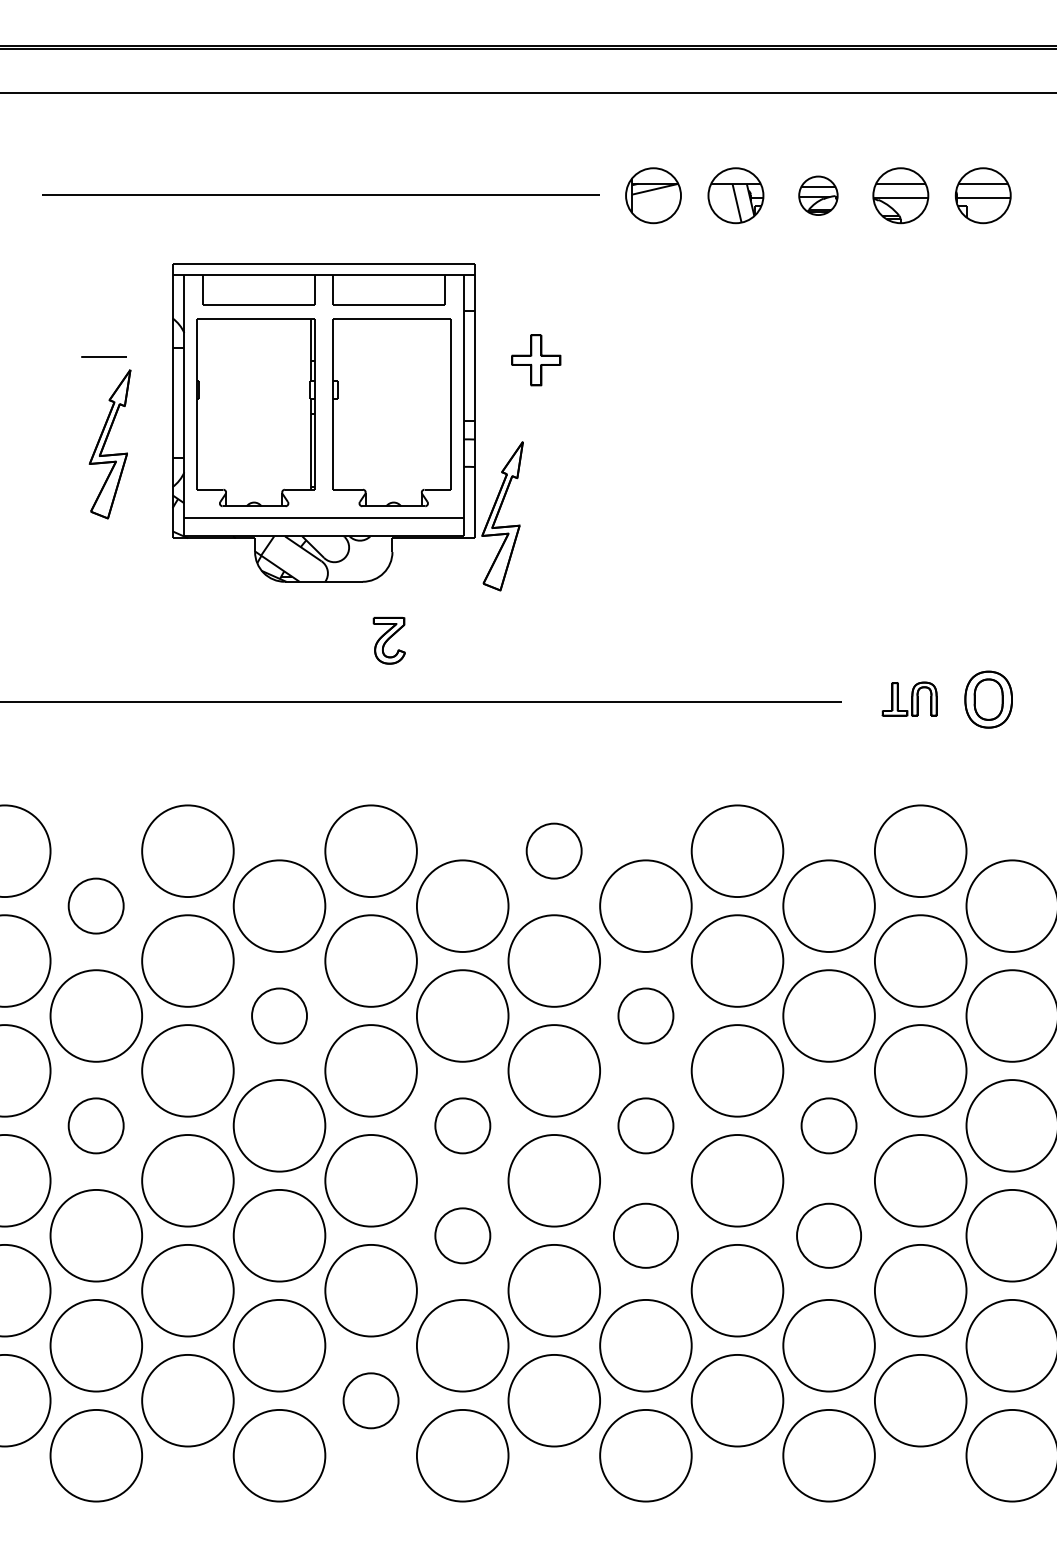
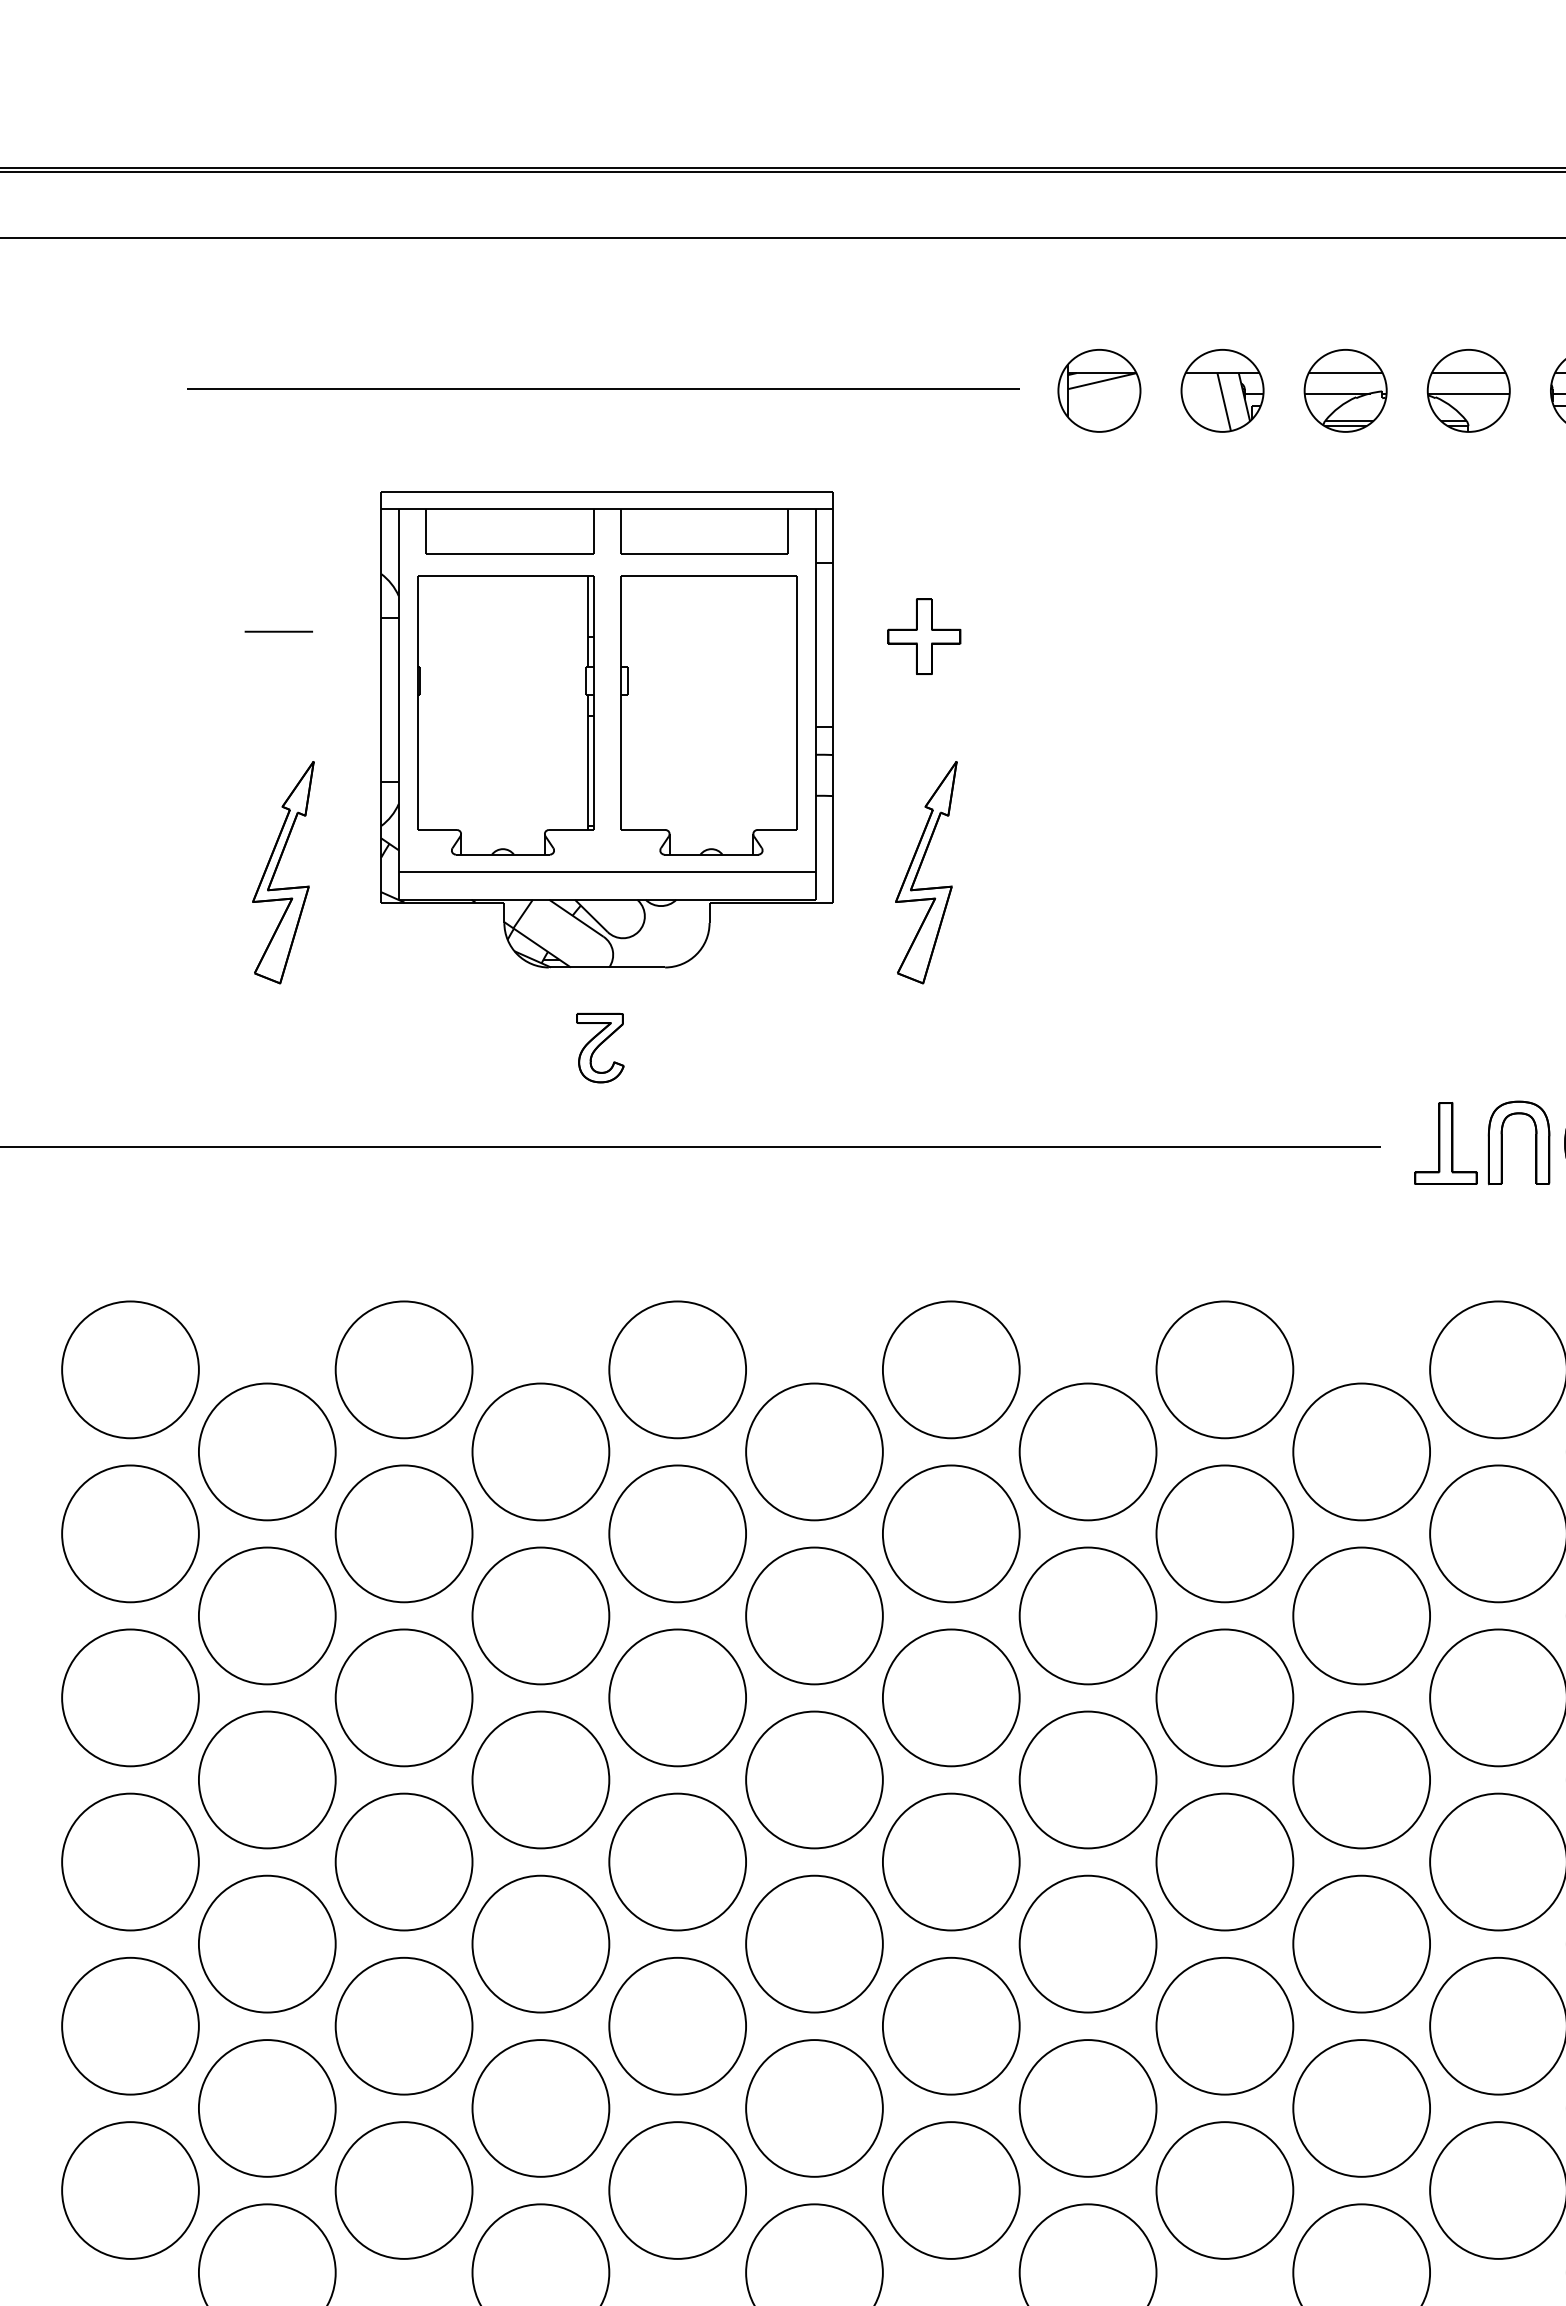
part: (818, 195) -> (1345, 390), size x1.43
part: (109, 444) -> (282, 872), moved
part: (502, 516) -> (926, 872), moved
part: (388, 640) -> (599, 1047), moved
part: (909, 698) -> (1481, 1141), size x1.67
part: (553, 850) -> (950, 1368), size x1.67
part: (95, 905) -> (266, 1450), size x1.67
part: (279, 1015) -> (540, 1615), size x1.67
part: (645, 1015) -> (1087, 1615), size x1.67
part: (95, 1125) -> (266, 1779), size x1.67
part: (462, 1125) -> (814, 1779), size x1.67
part: (645, 1125) -> (1087, 1779), size x1.67
part: (828, 1125) -> (1360, 1779), size x1.67
part: (462, 1235) -> (814, 1943), size x1.67
part: (645, 1235) -> (1087, 1943), size x1.43
part: (828, 1235) -> (1360, 1943), size x1.43
part: (370, 1400) -> (676, 2190), size x1.67

